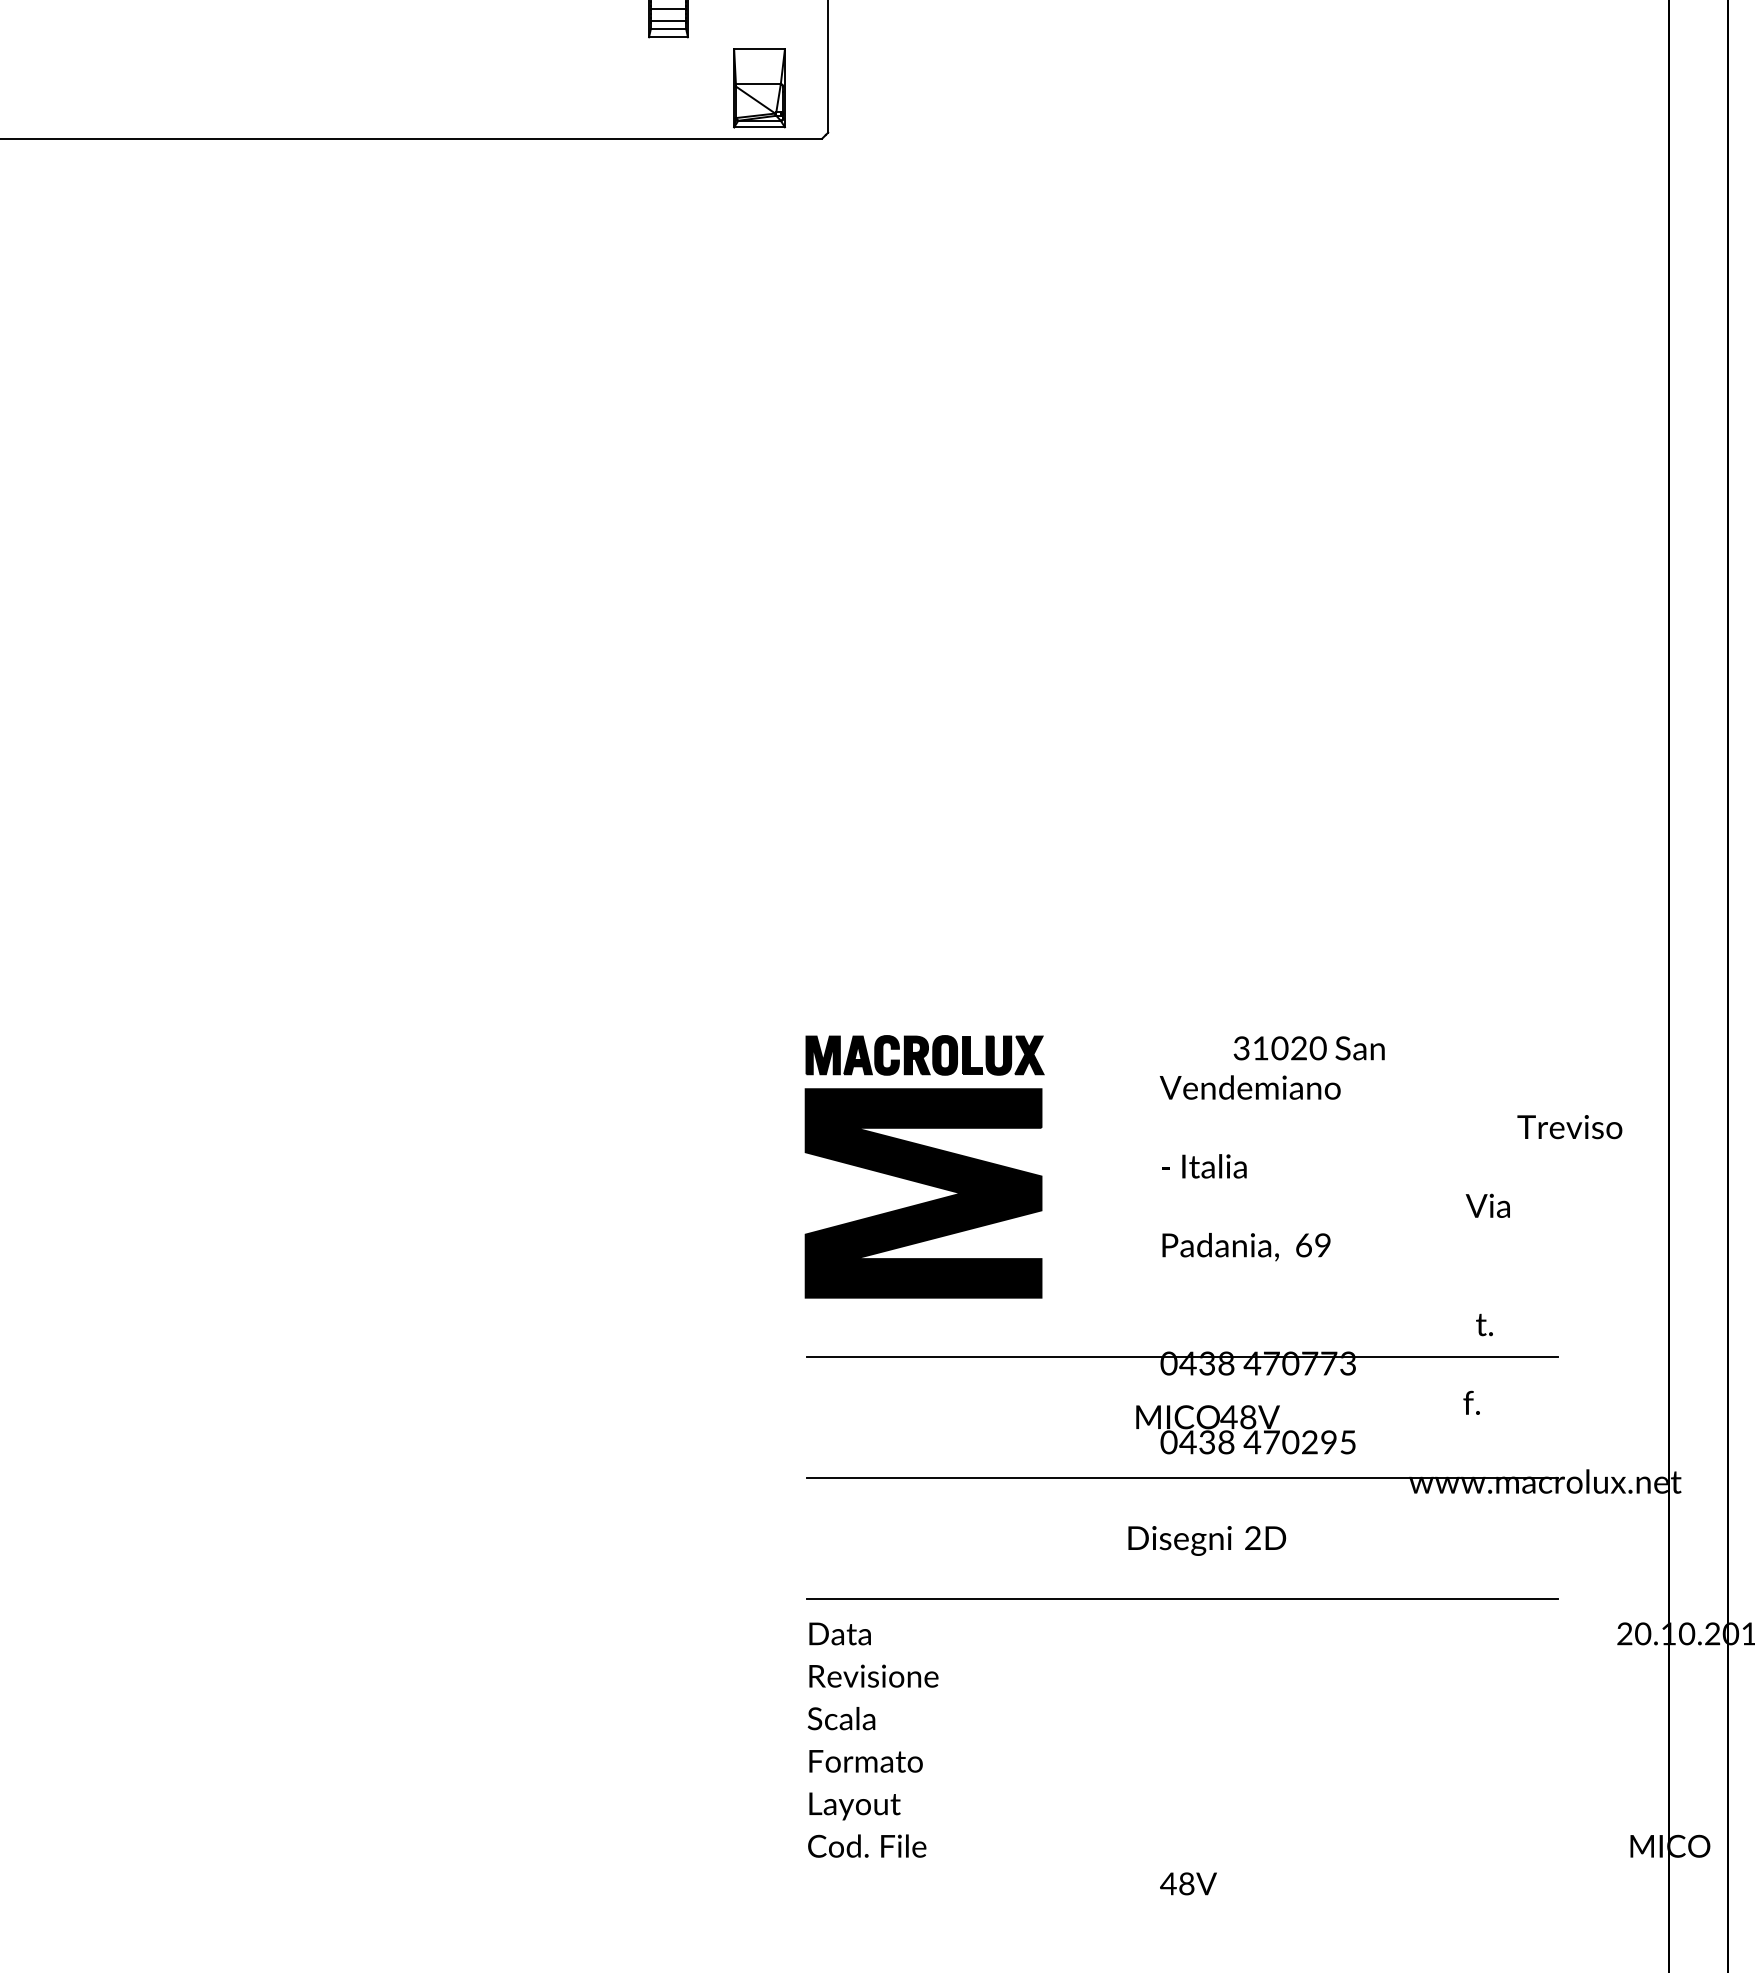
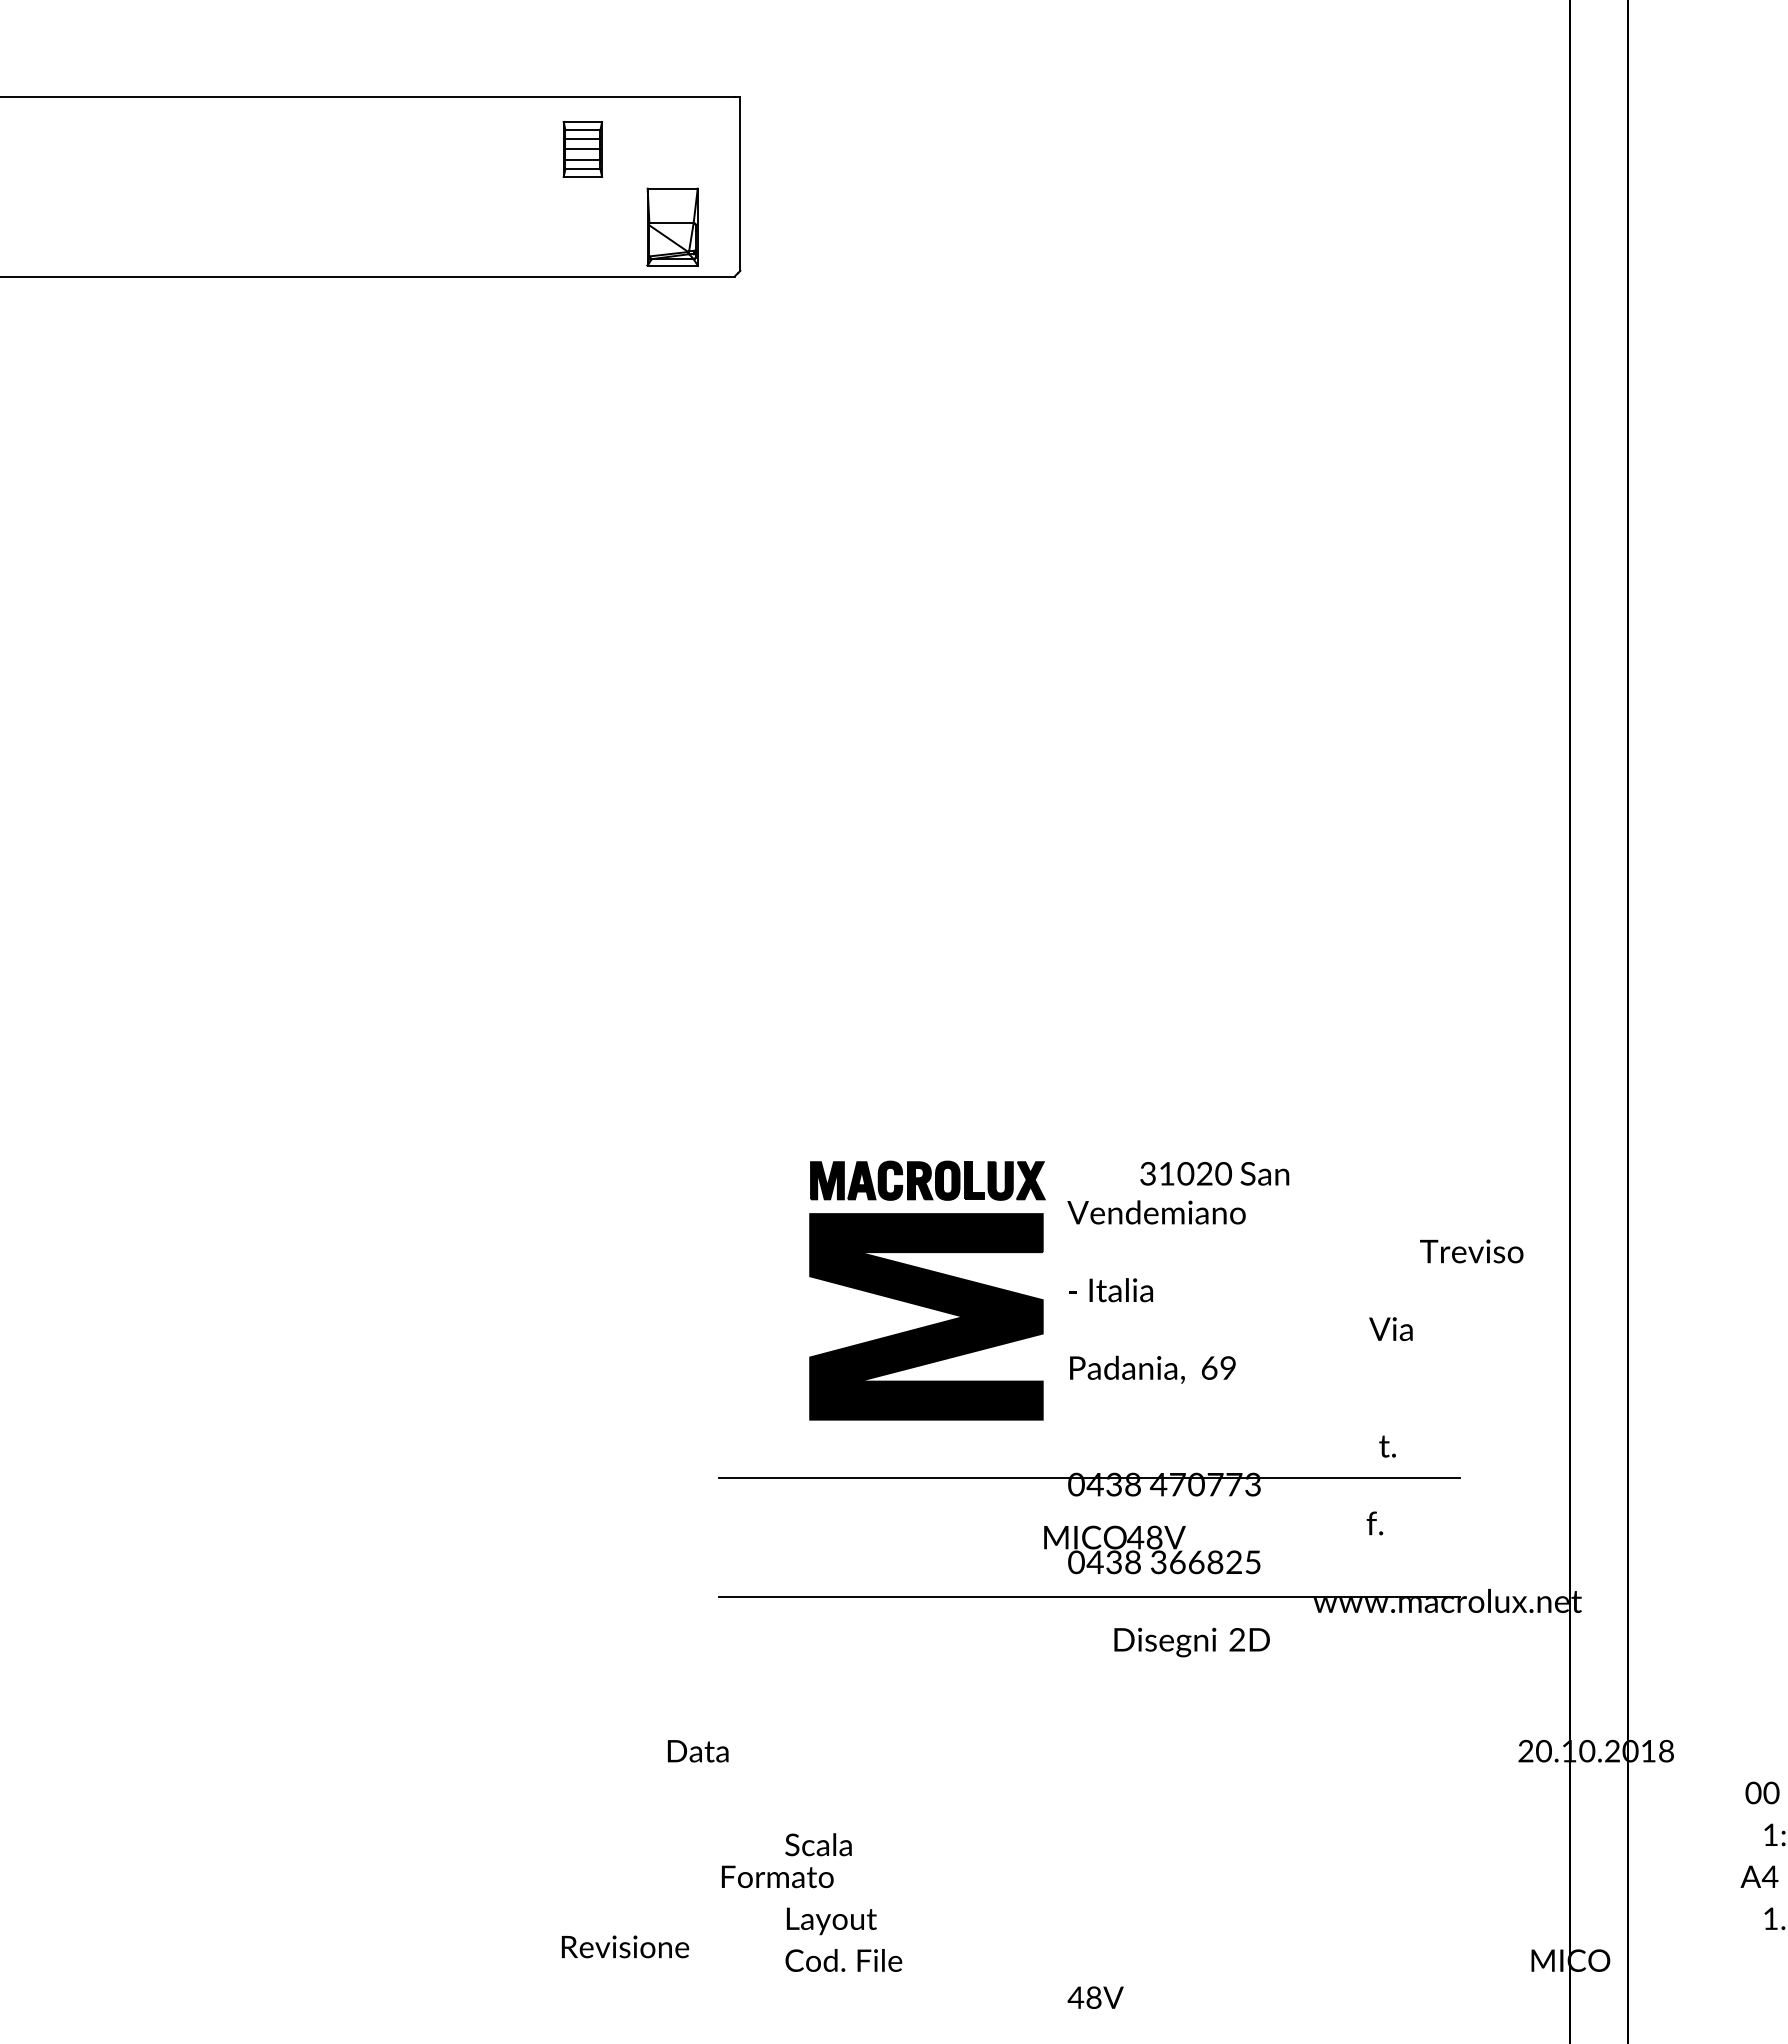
part: (924, 1166) -> (927, 1290), moved
text: (1289, 1442) -> (1195, 1562), 470295 -> 366825
text: (1206, 1540) -> (1191, 1642), moved
line: (1182, 1598) -> (1089, 1716), removed
text: (840, 1634) -> (698, 1751), moved
text: (873, 1675) -> (625, 1946), moved
text: (841, 1718) -> (818, 1844), moved
text: (854, 1806) -> (831, 1921), moved
text: (866, 1846) -> (843, 1960), moved

